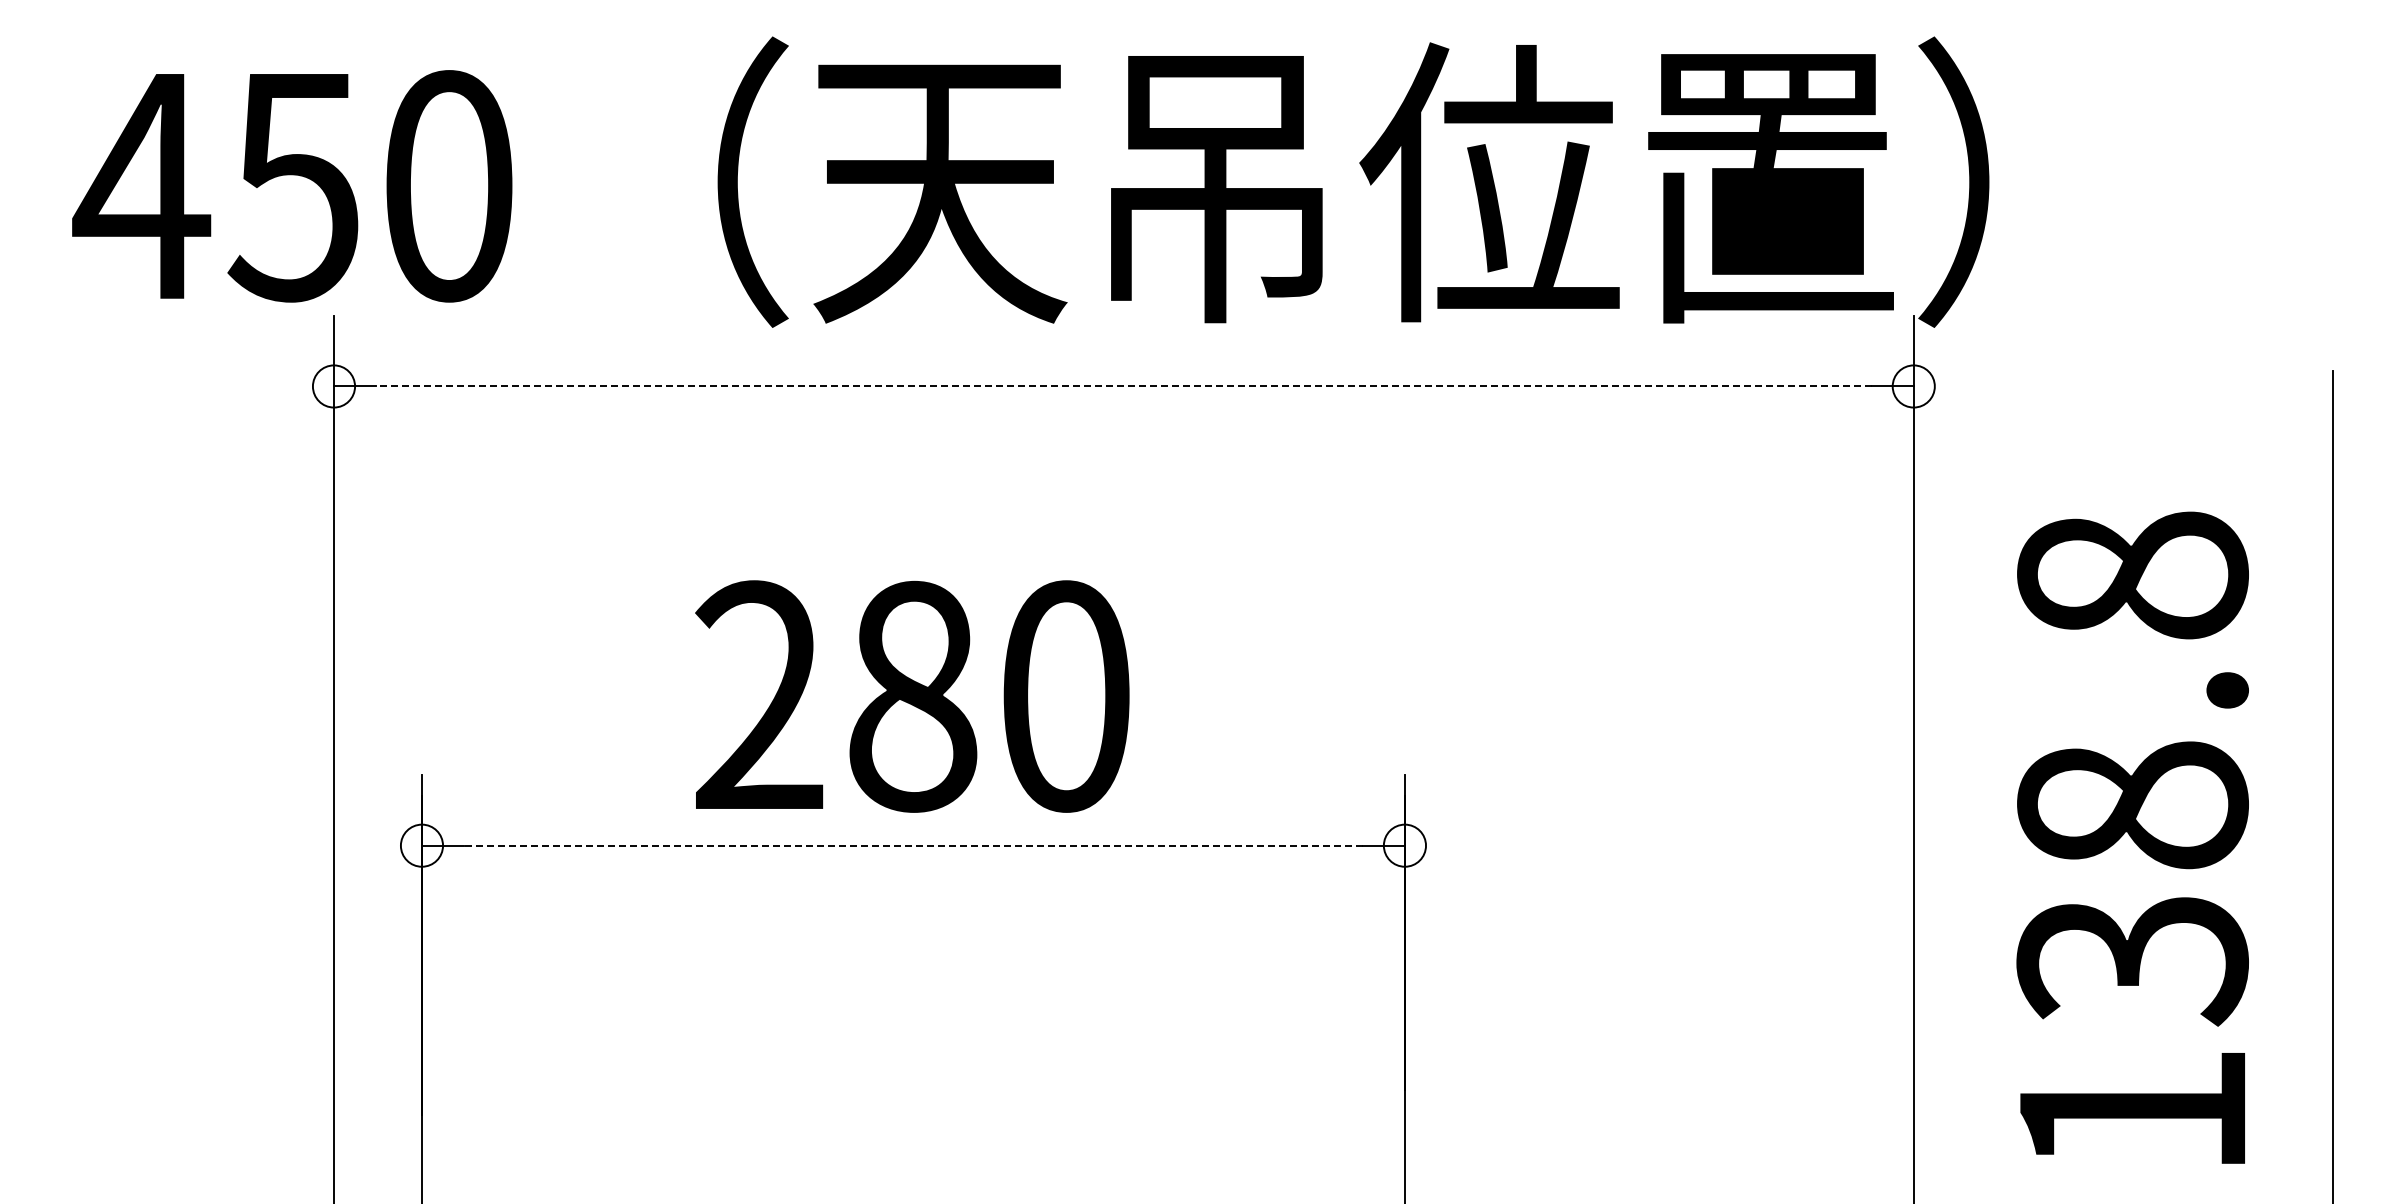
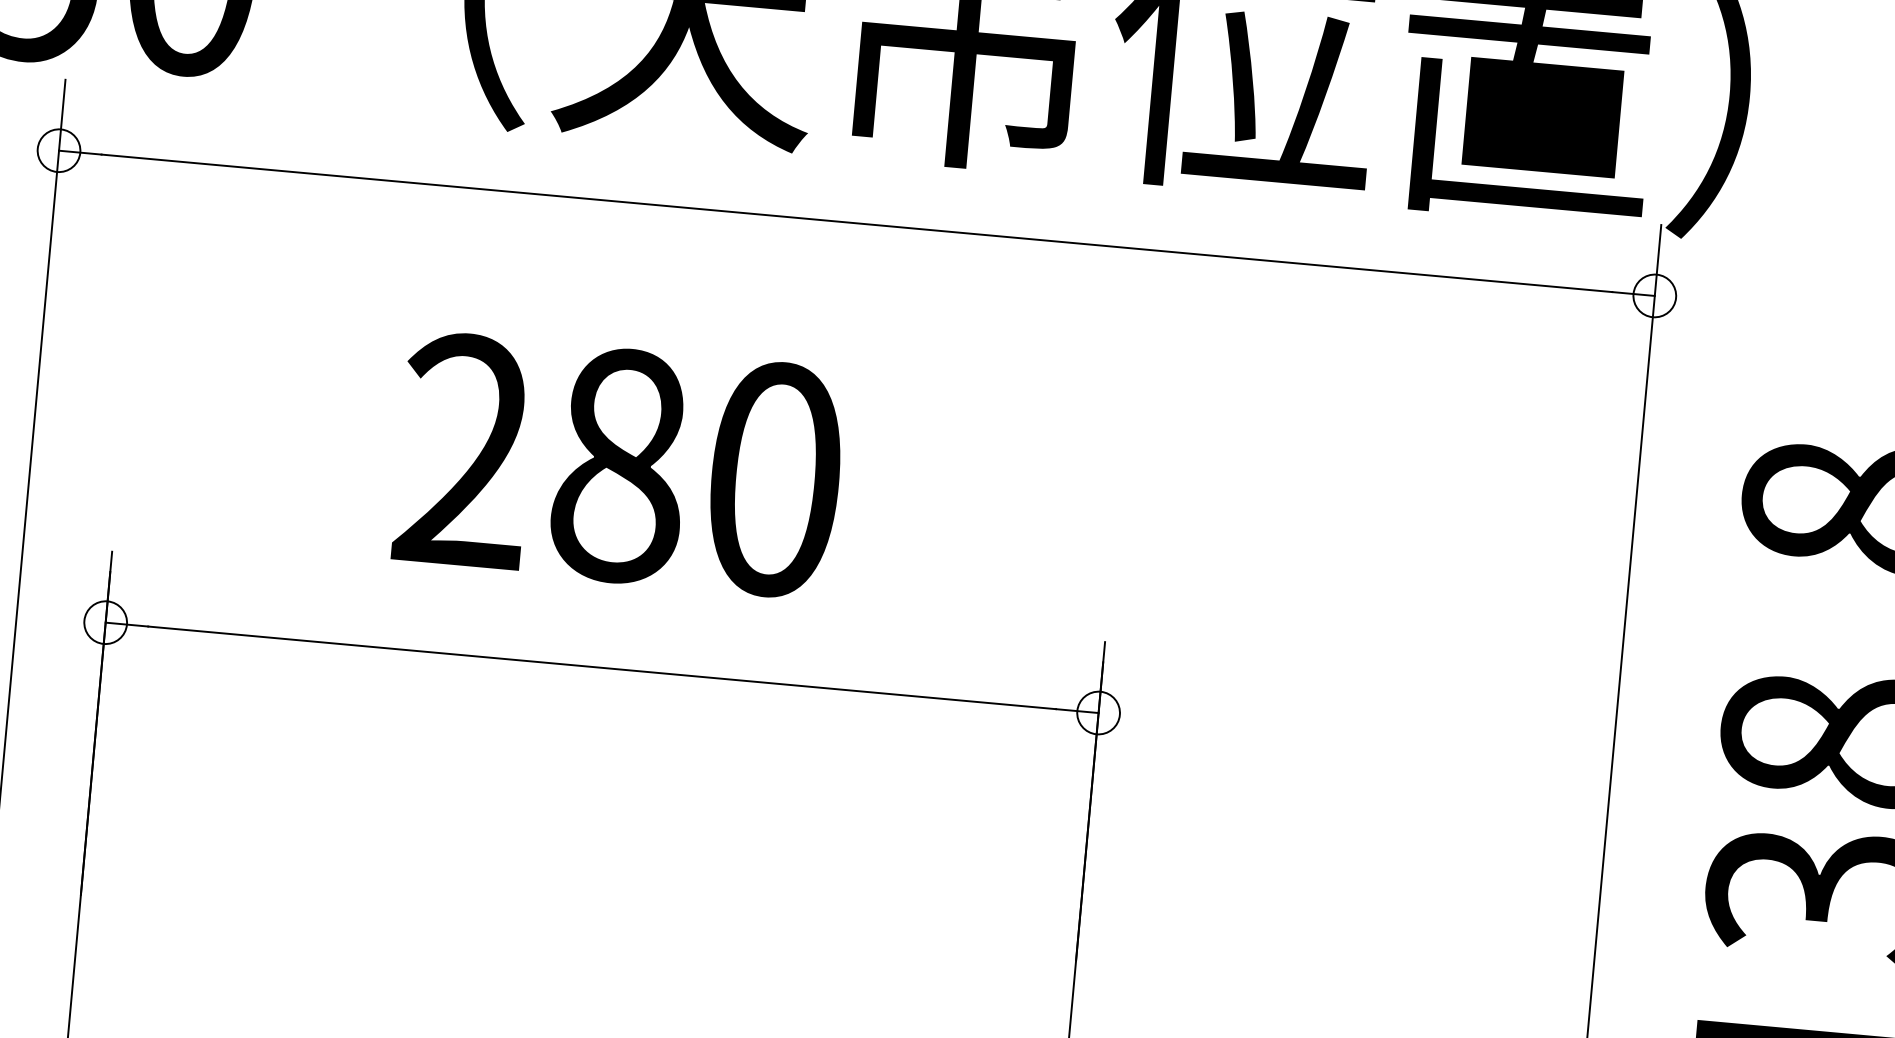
line: (1123, 386) -> (856, 223), dashed -> solid
text: (912, 696) -> (619, 465), moved
line: (912, 845) -> (601, 667), dashed -> solid

